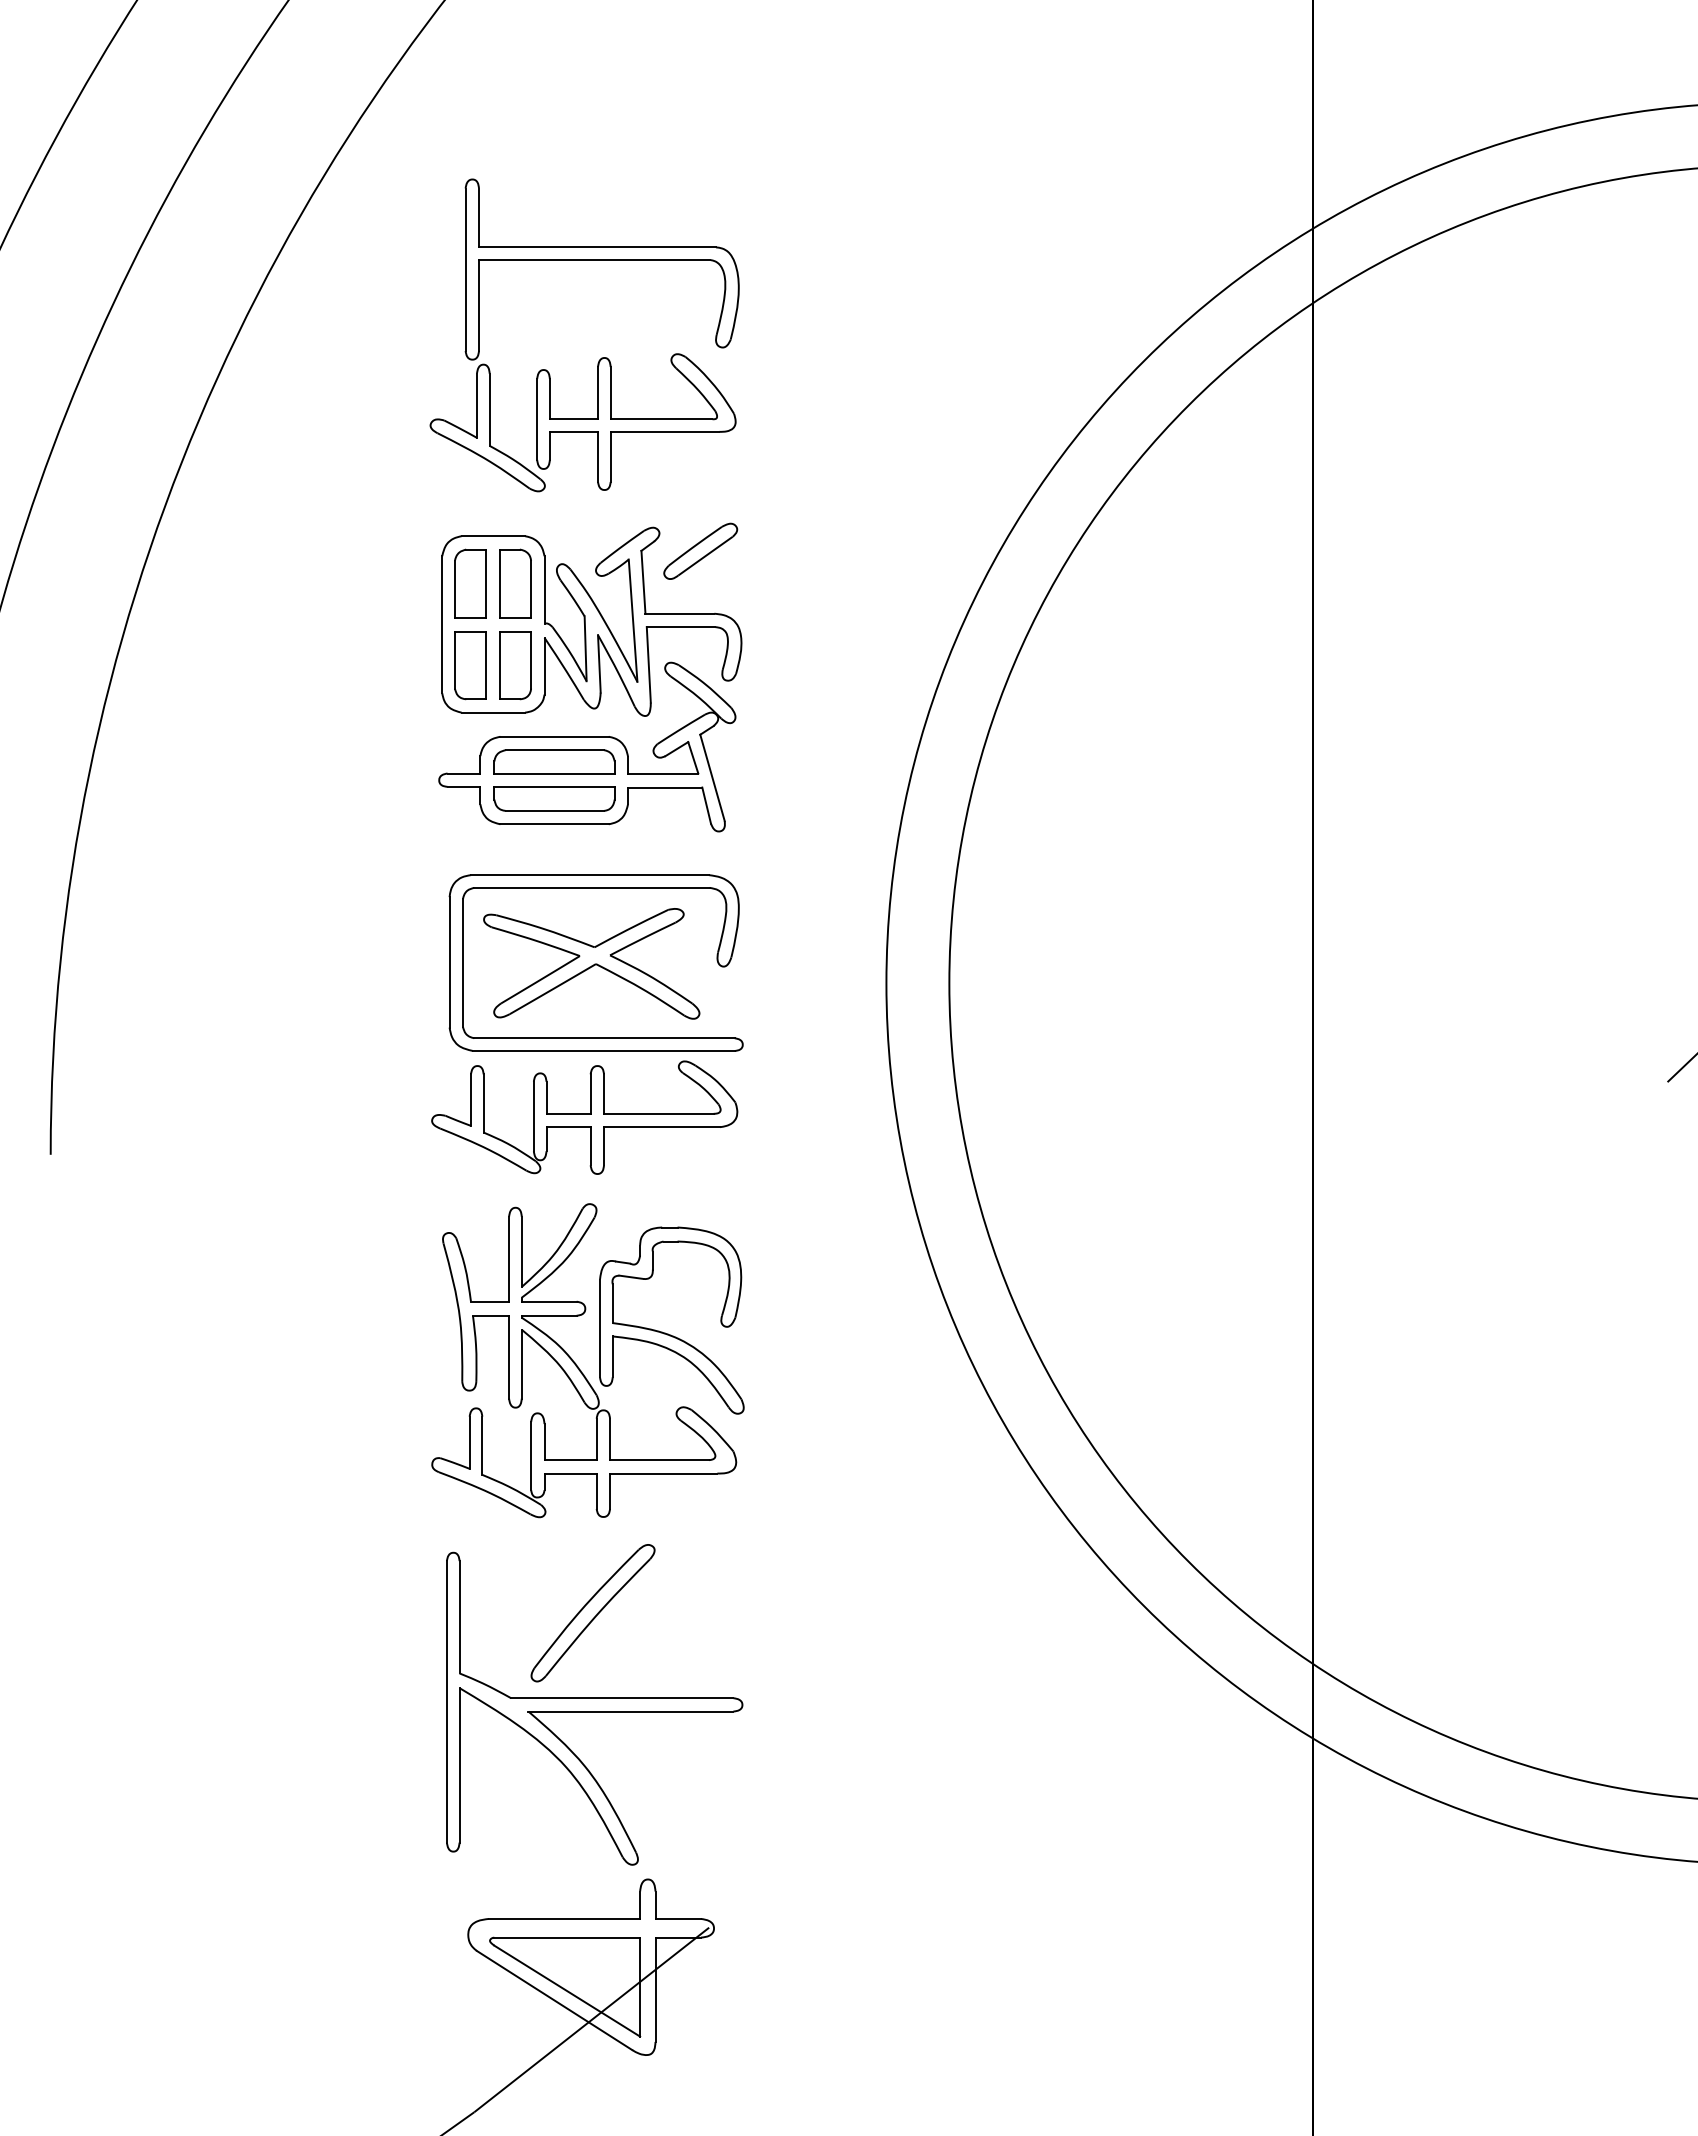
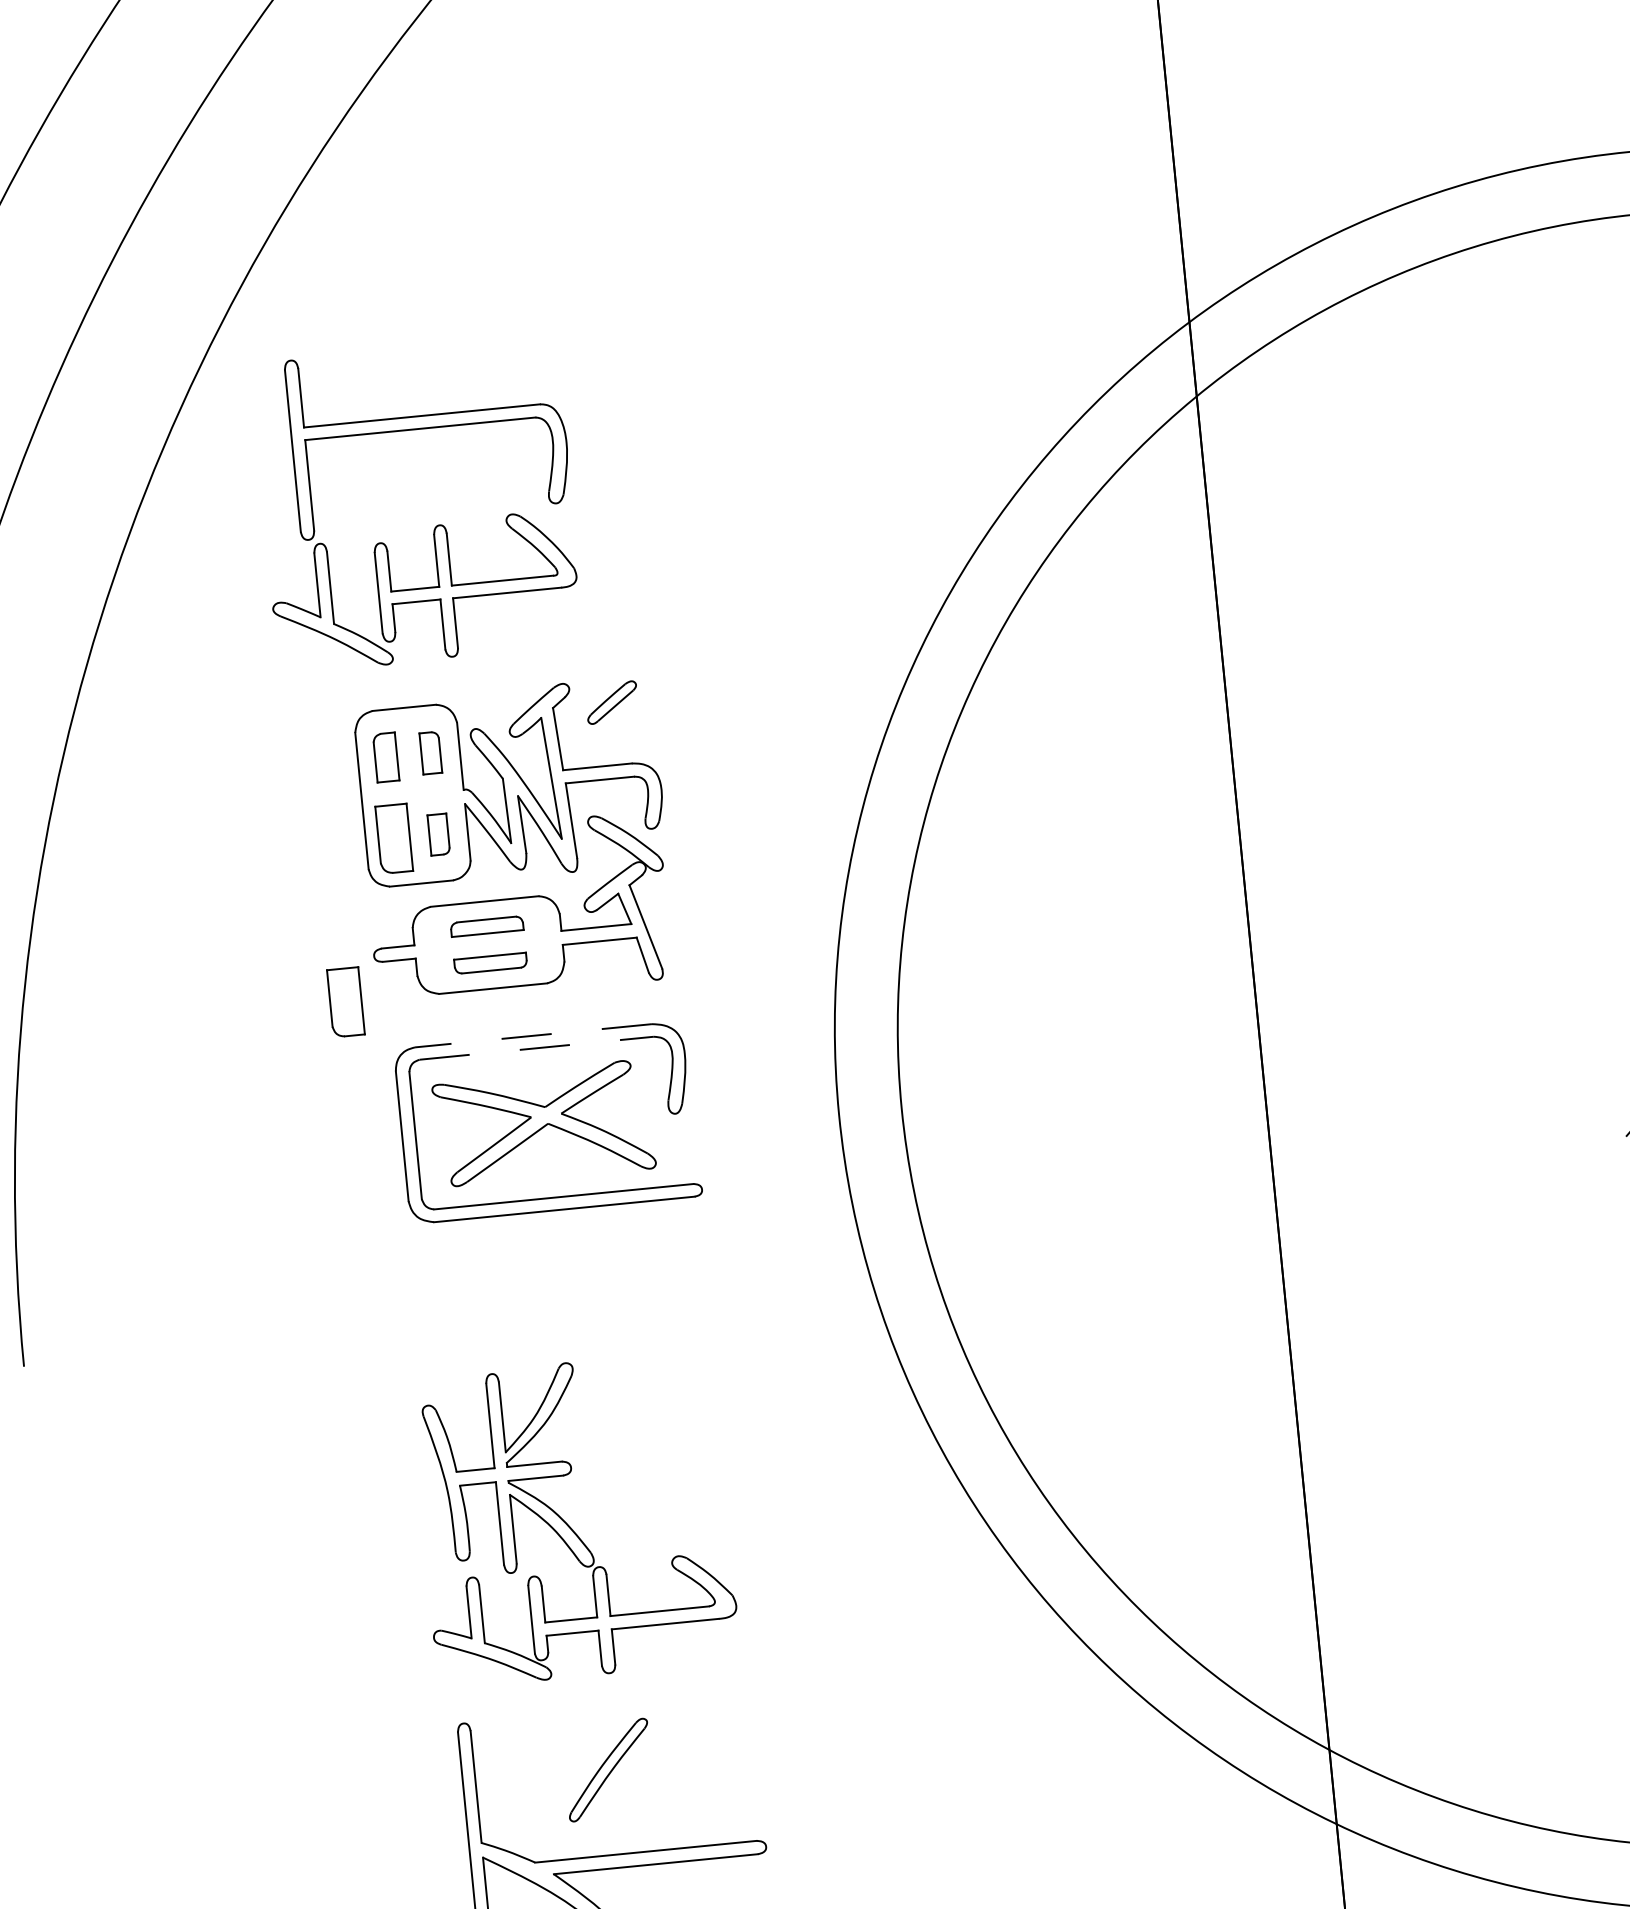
part: (601, 357) -> (436, 525), moved
part: (700, 550) -> (611, 701), size x0.7
part: (470, 583) -> (386, 757), size x0.7
part: (515, 583) -> (430, 752), size x0.6
part: (515, 665) -> (438, 834), size x0.6
part: (554, 761) -> (487, 926), size x0.6
part: (554, 798) -> (490, 962), size x0.6
part: (406, 823) -> (345, 1002), added
line: (589, 875) -> (533, 1036), solid -> dashed
line: (591, 887) -> (536, 1047), solid -> dashed
part: (584, 1117) -> (551, 1277), removed
part: (668, 1333) -> (656, 1484), removed
part: (592, 1613) -> (608, 1770), size x0.7

